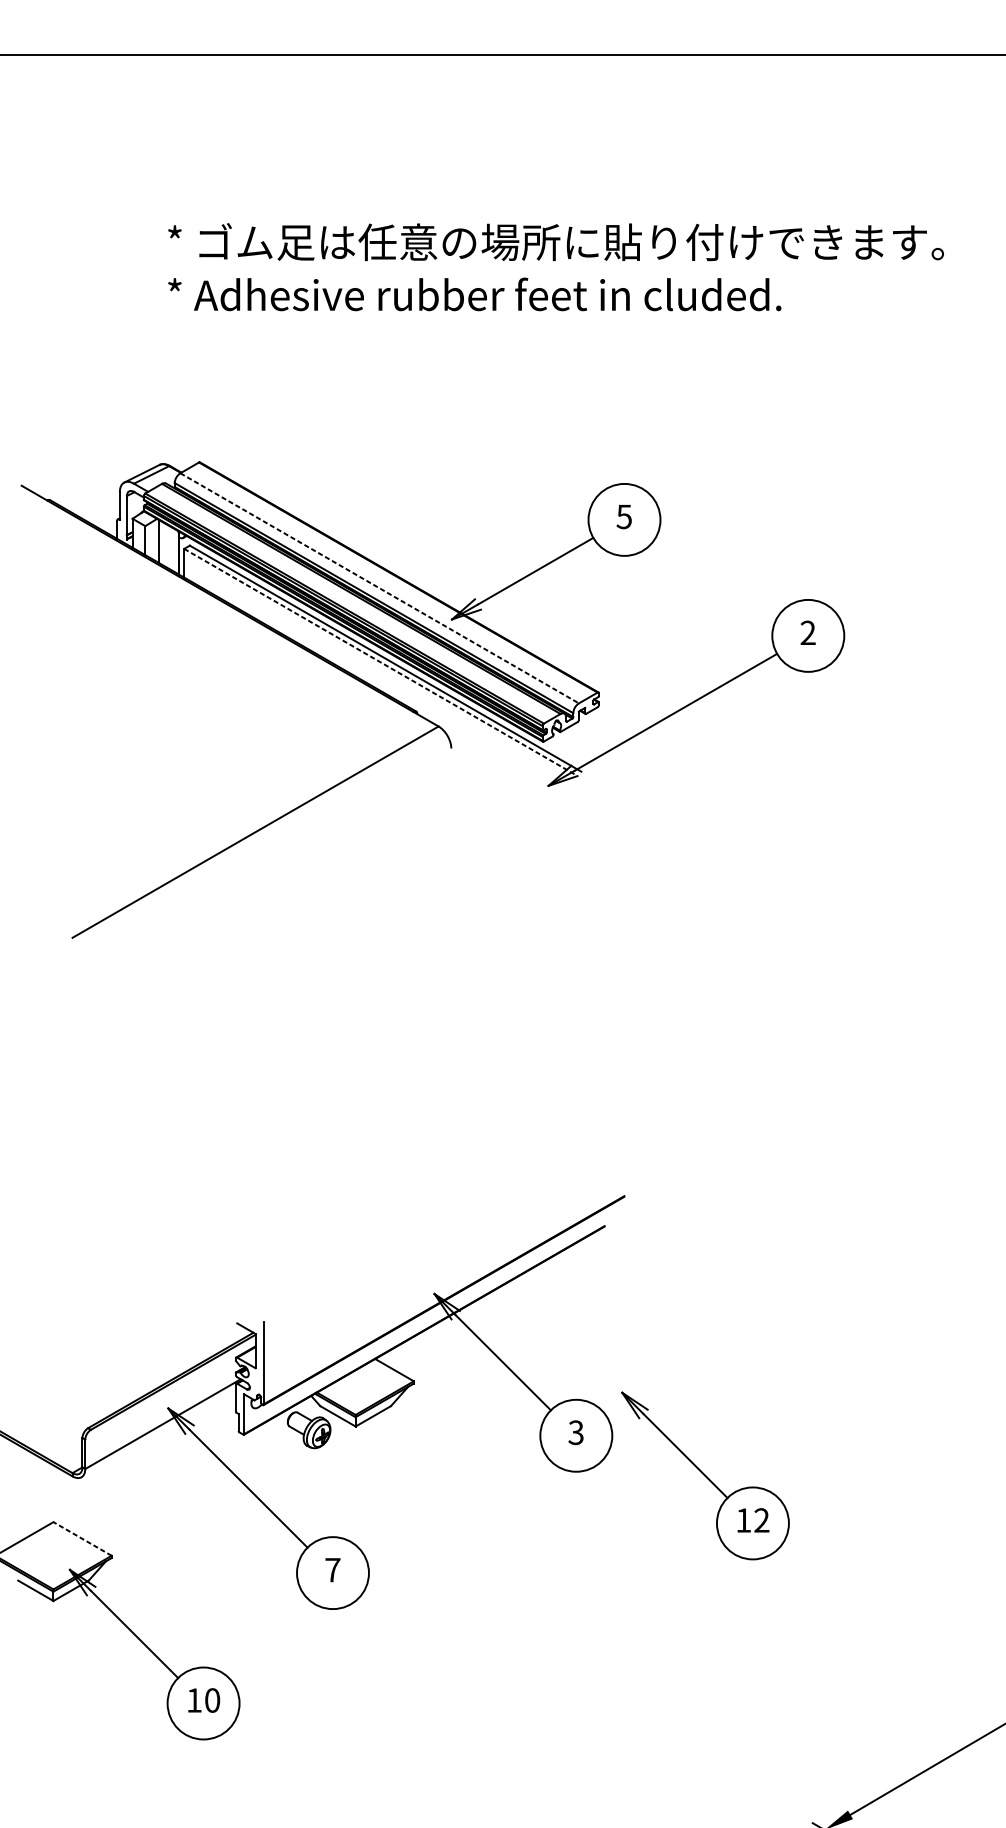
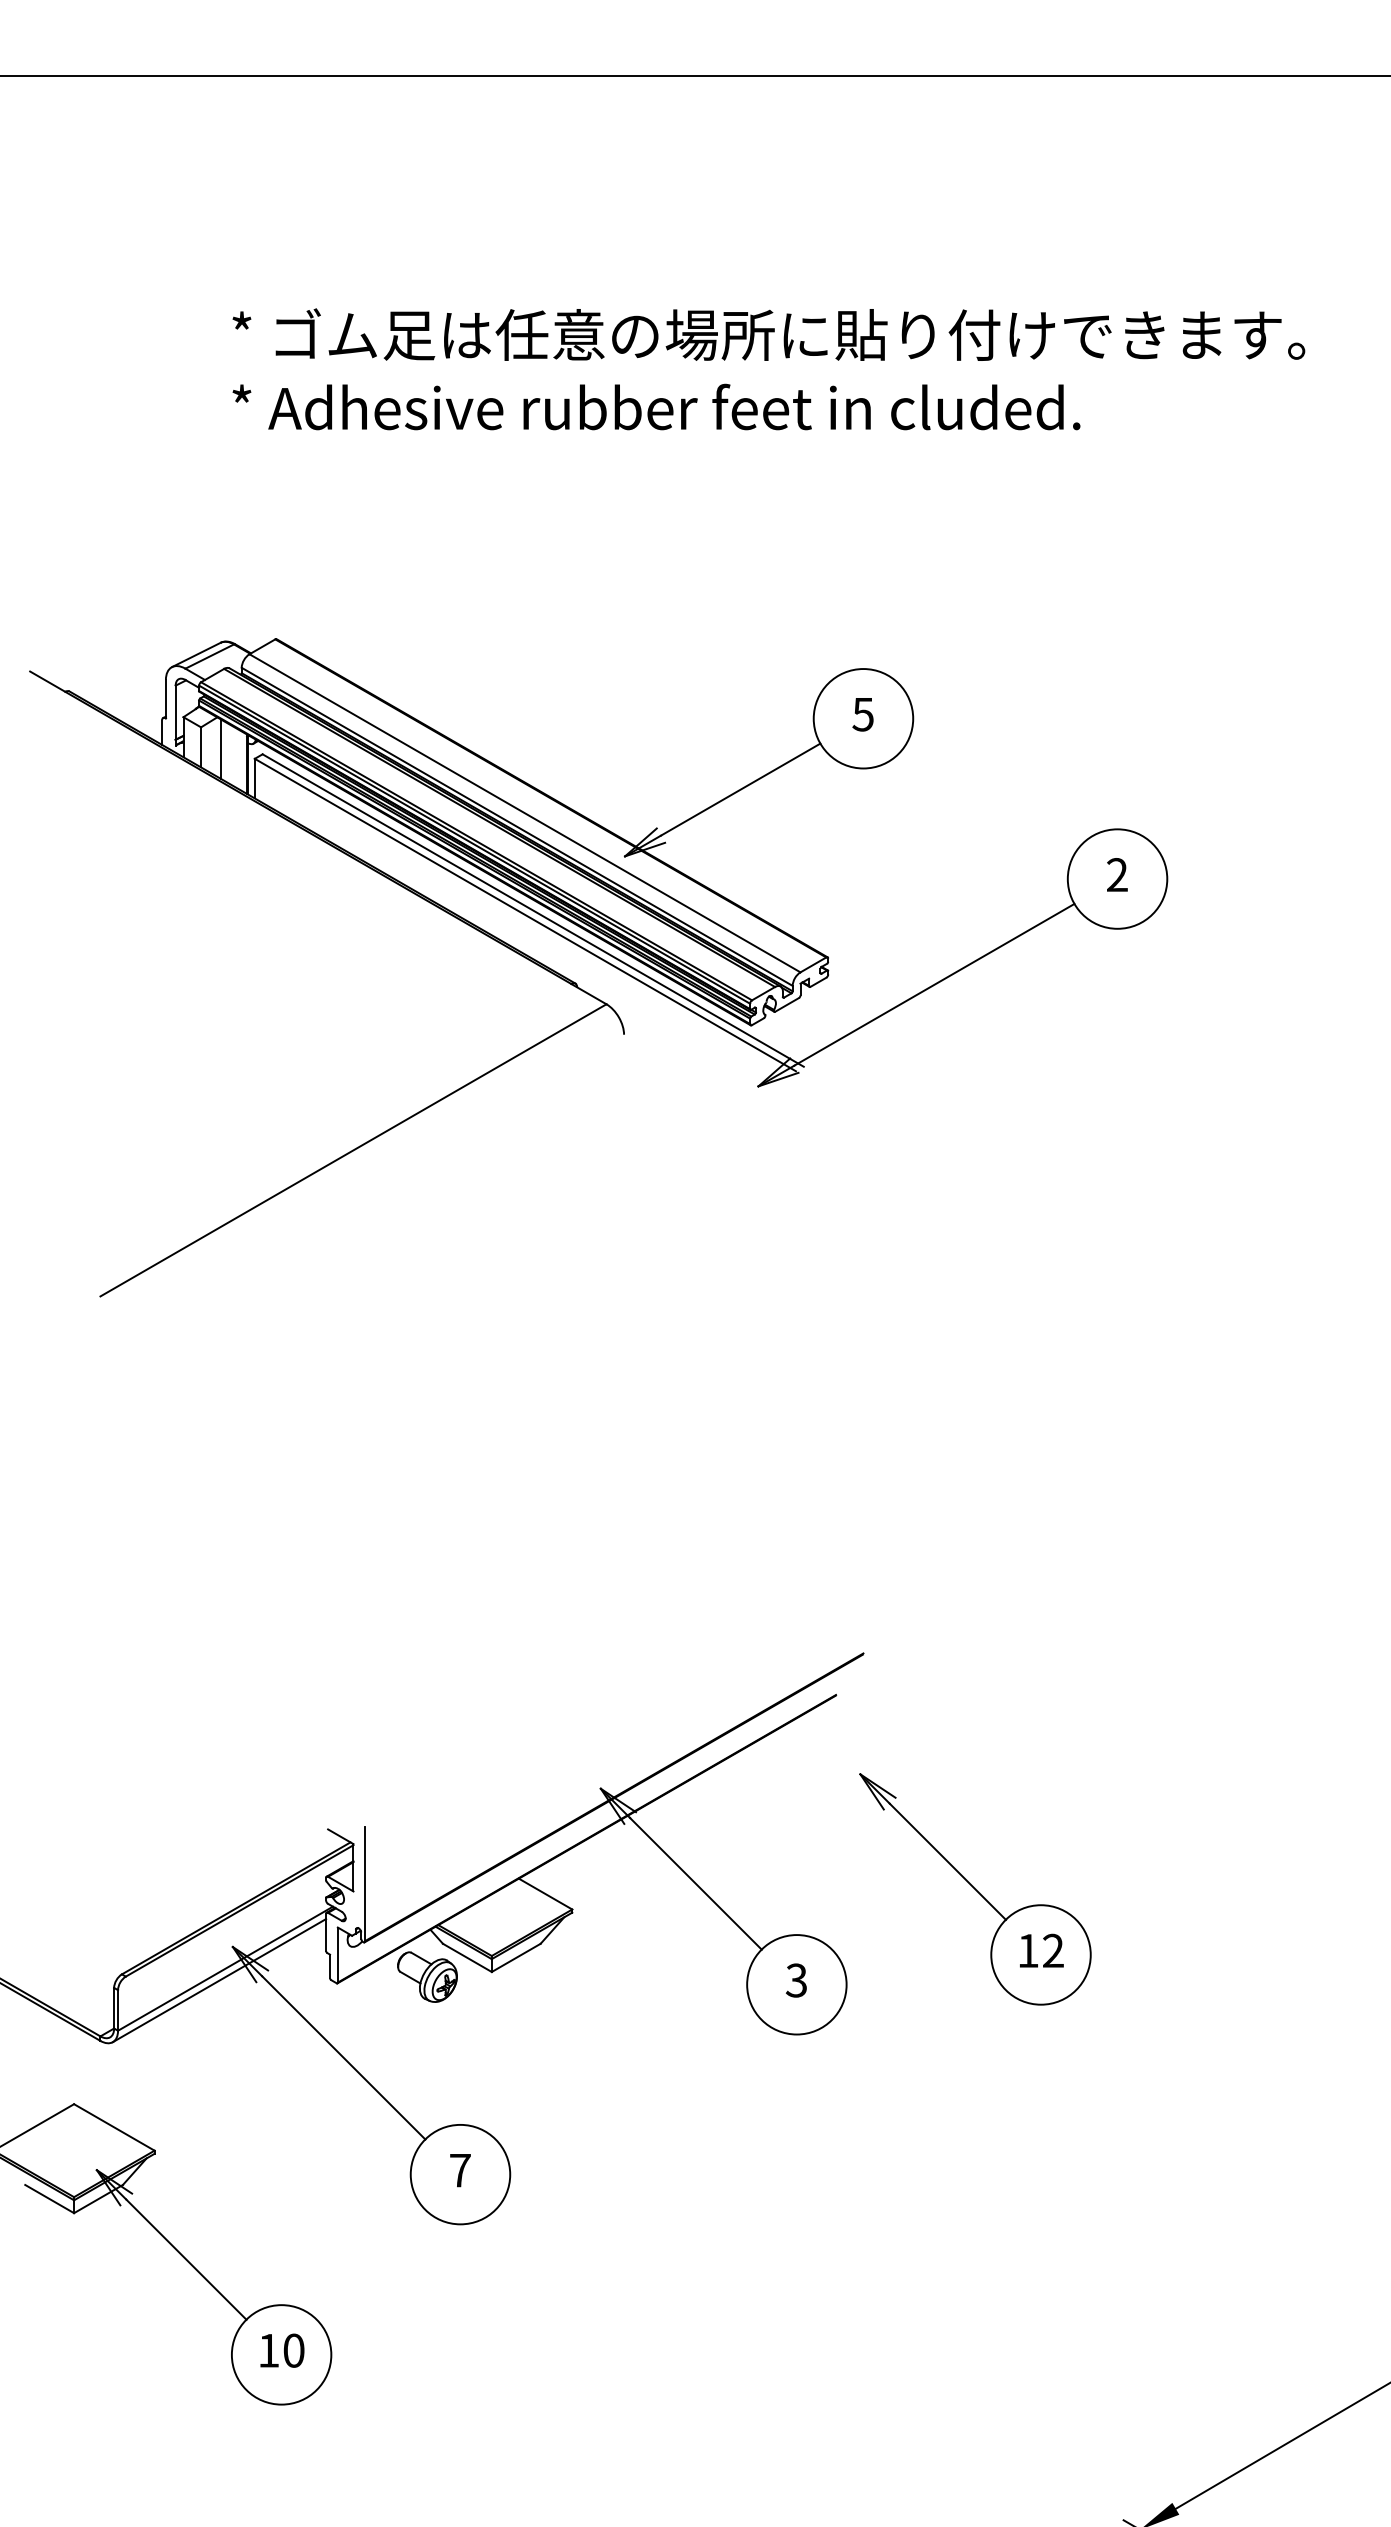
line: (380, 588) -> (525, 813), dashed -> solid
line: (380, 662) -> (525, 915), dashed -> solid
line: (158, 1432) -> (219, 1980), added
part: (705, 1476) -> (975, 1889), moved
line: (81, 1539) -> (113, 2127), dashed -> solid

